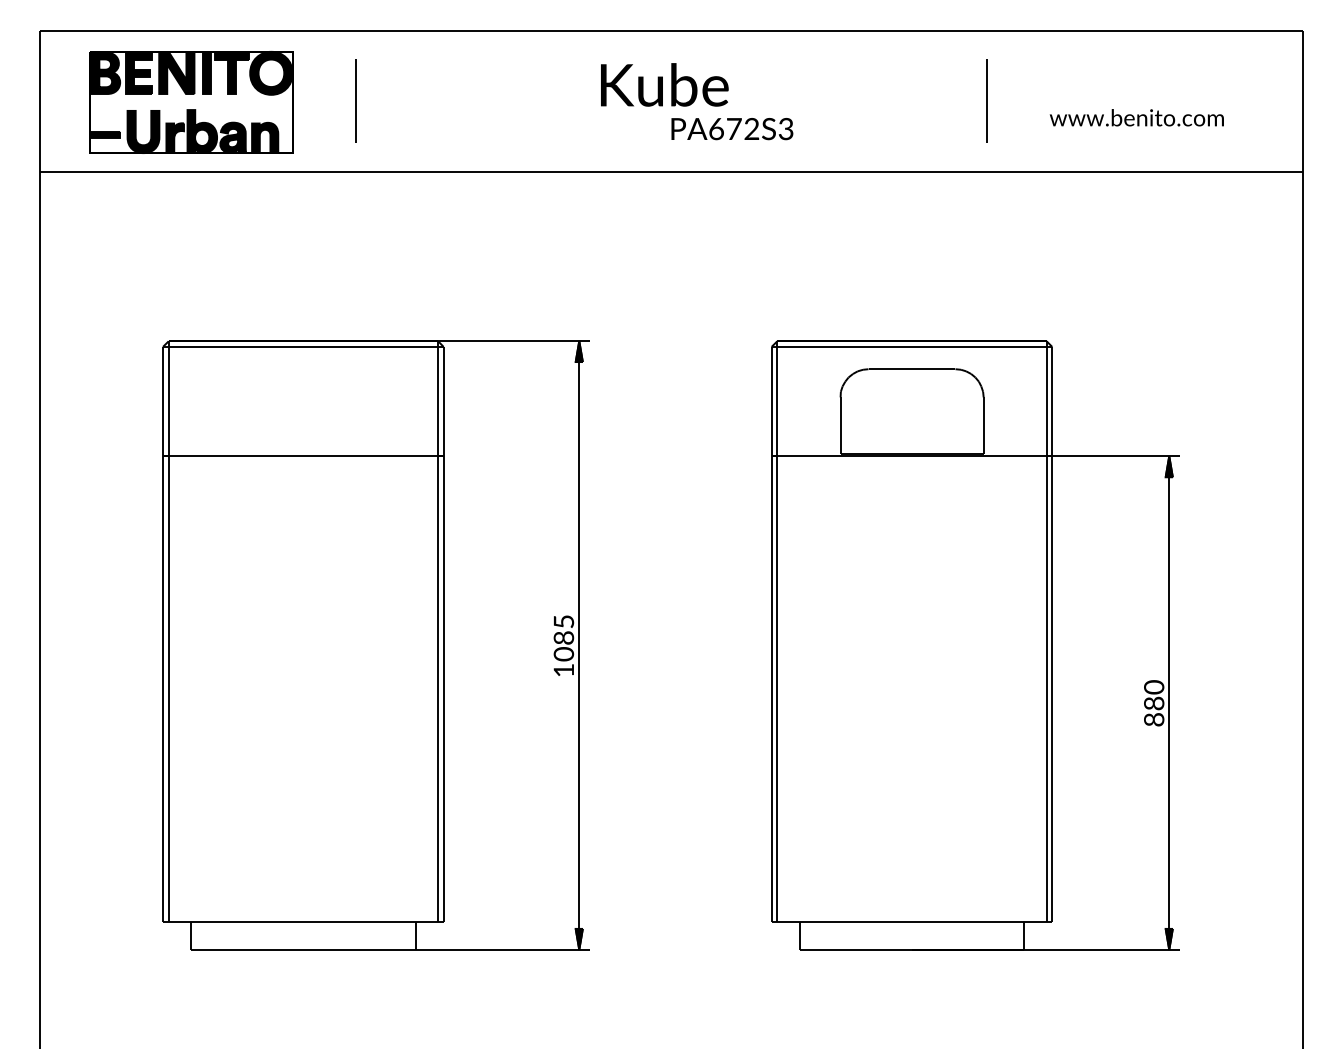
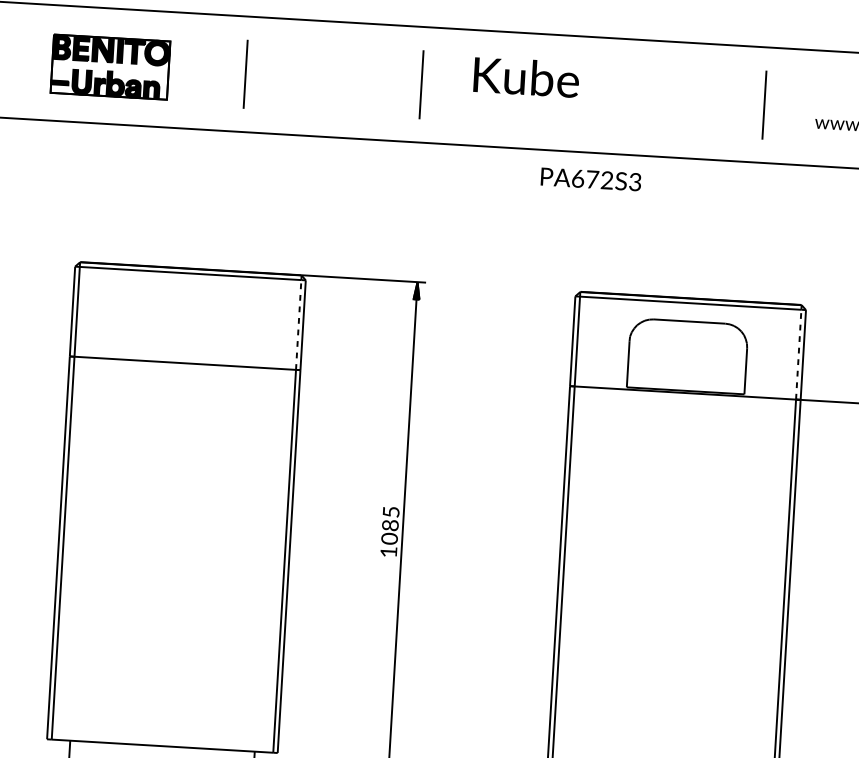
text: (664, 84) -> (526, 77), moved
line: (569, 100) -> (421, 83), added
part: (191, 102) -> (110, 67), size x0.7
text: (732, 129) -> (591, 179), moved
line: (438, 401) -> (298, 324), solid -> dashed
line: (1046, 401) -> (798, 354), solid -> dashed

